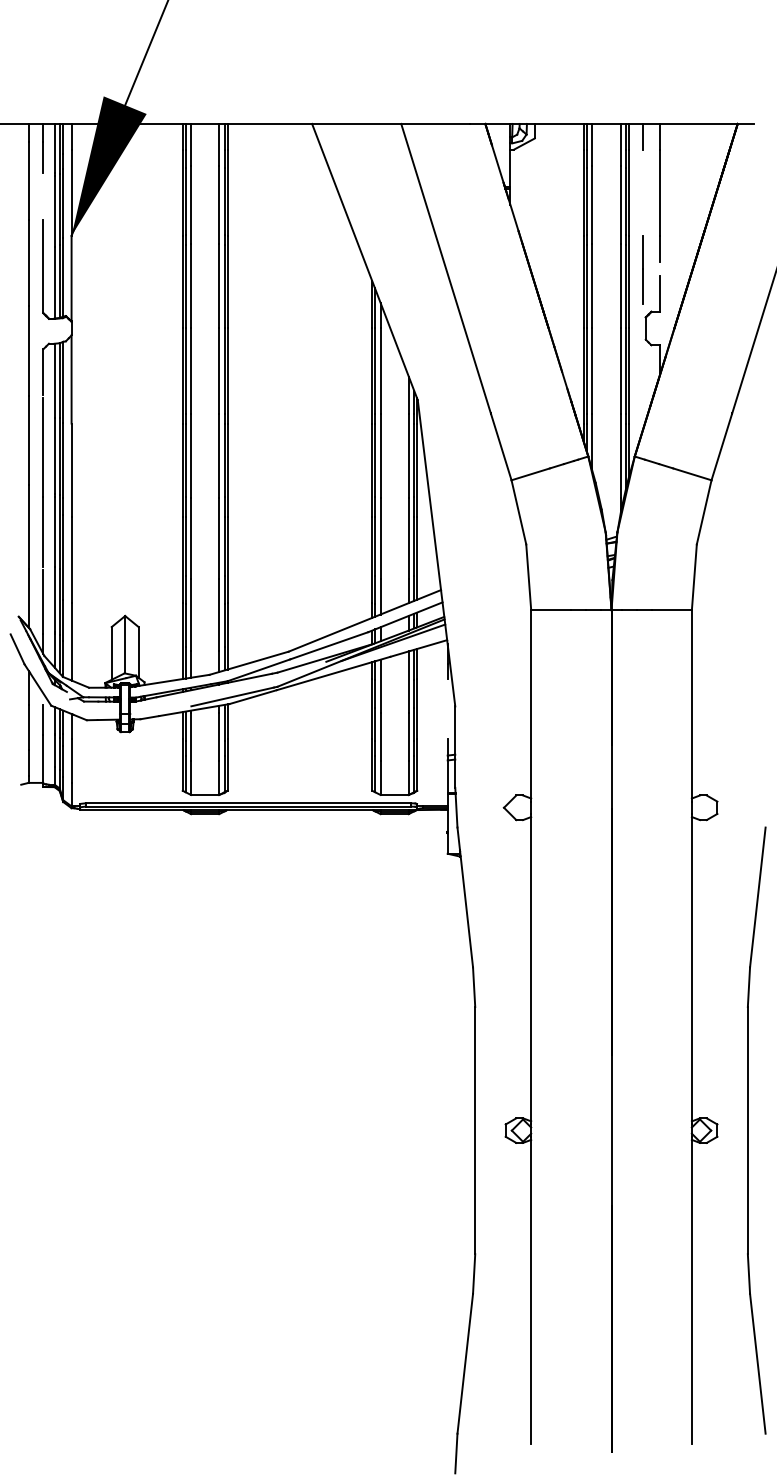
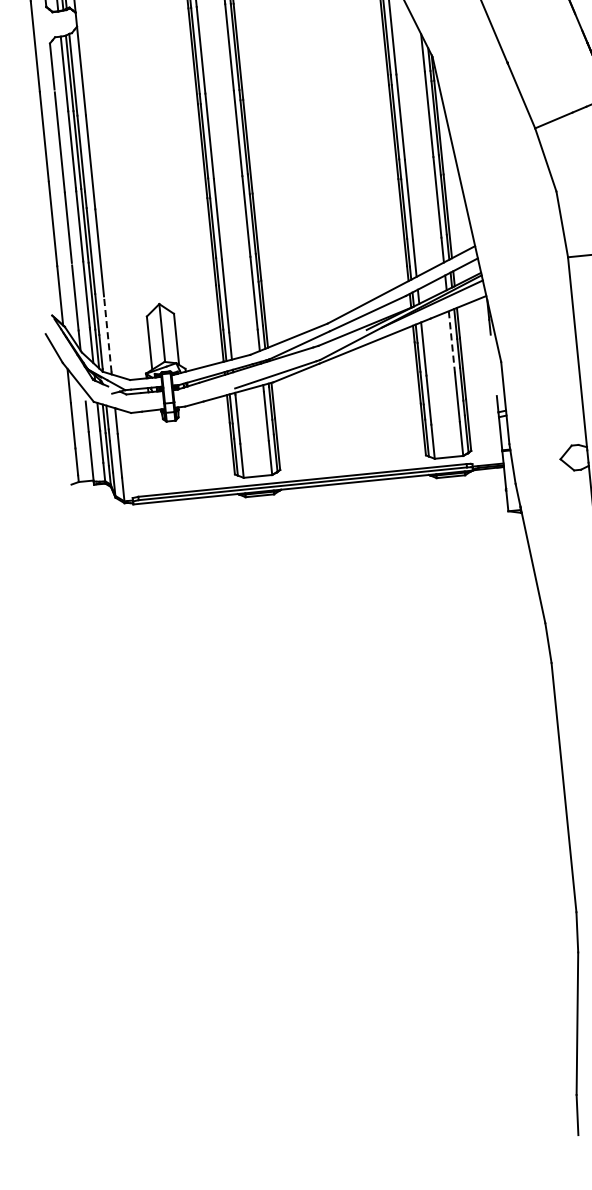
line: (71, 640) -> (107, 334), solid -> dashed
line: (408, 681) -> (451, 341), solid -> dashed

